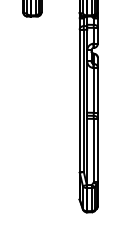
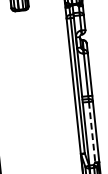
line: (93, 150) -> (91, 132), solid -> dashed

